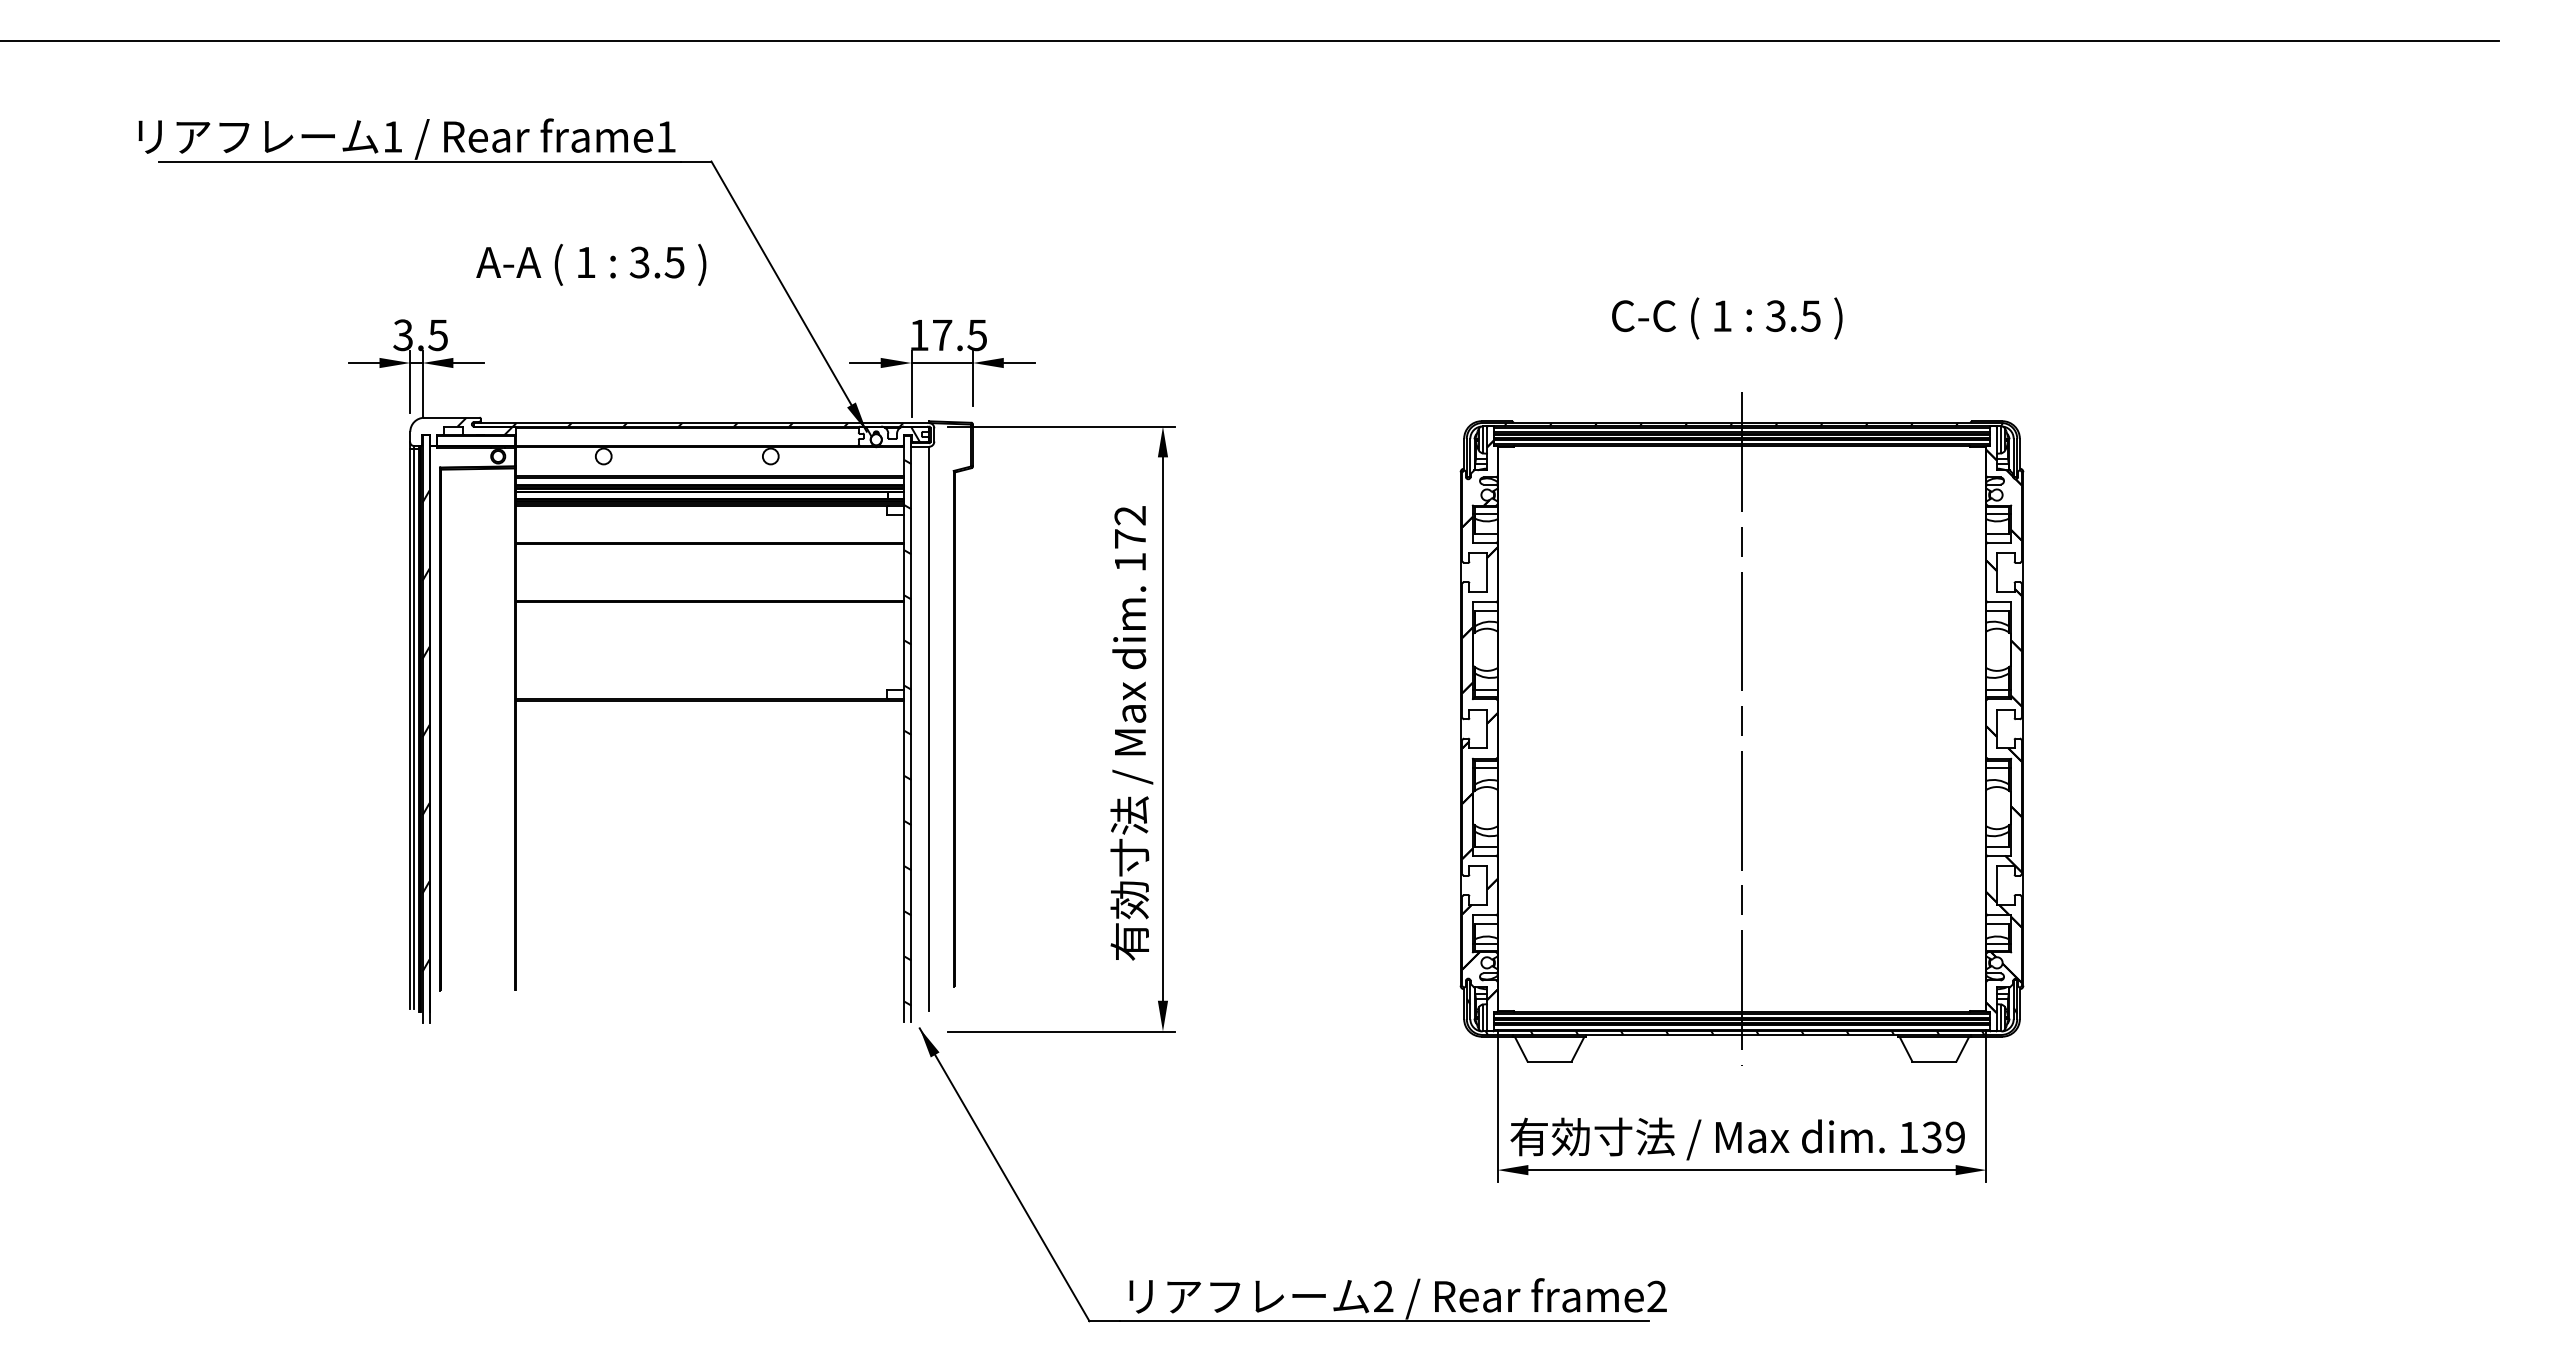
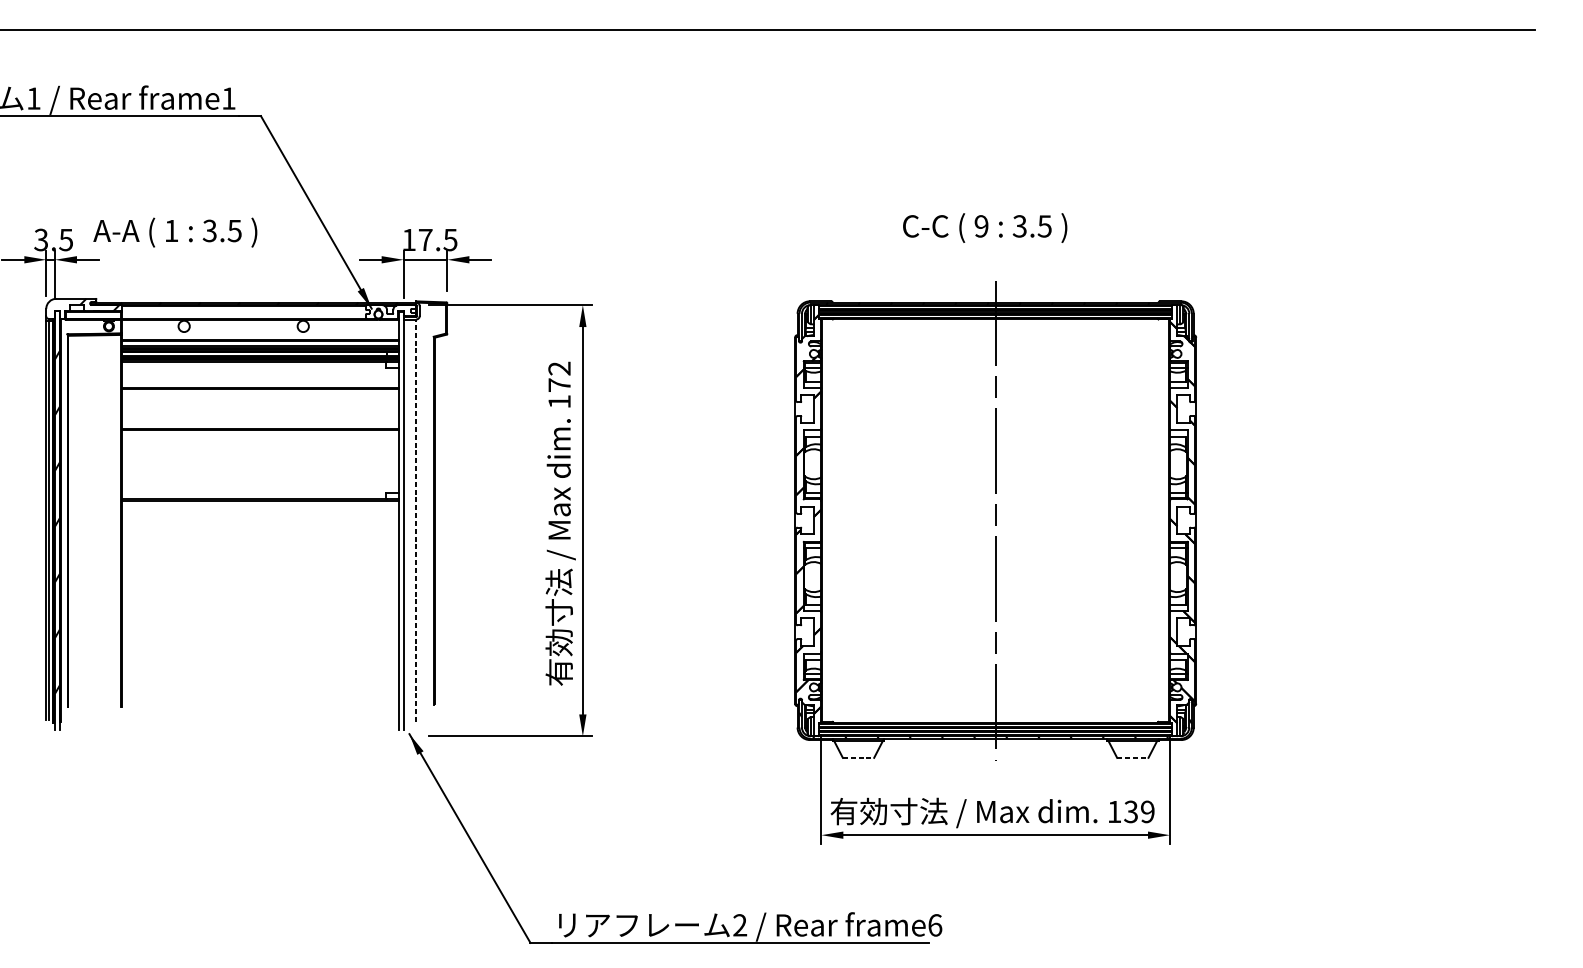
text: (591, 264) -> (175, 232), moved
text: (1721, 316) -> (981, 226), 1 -> 9
hatch: (892, 434) -> (390, 310), removed
line: (929, 728) -> (416, 520), solid -> dashed
hatch: (907, 732) -> (400, 523), removed
line: (1549, 1061) -> (858, 757), solid -> dashed
line: (1934, 1061) -> (1132, 757), solid -> dashed
text: (1657, 1296) -> (935, 925), frame2 -> frame6

